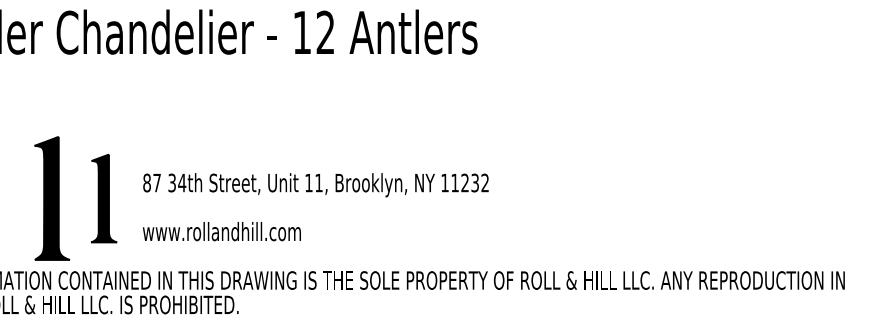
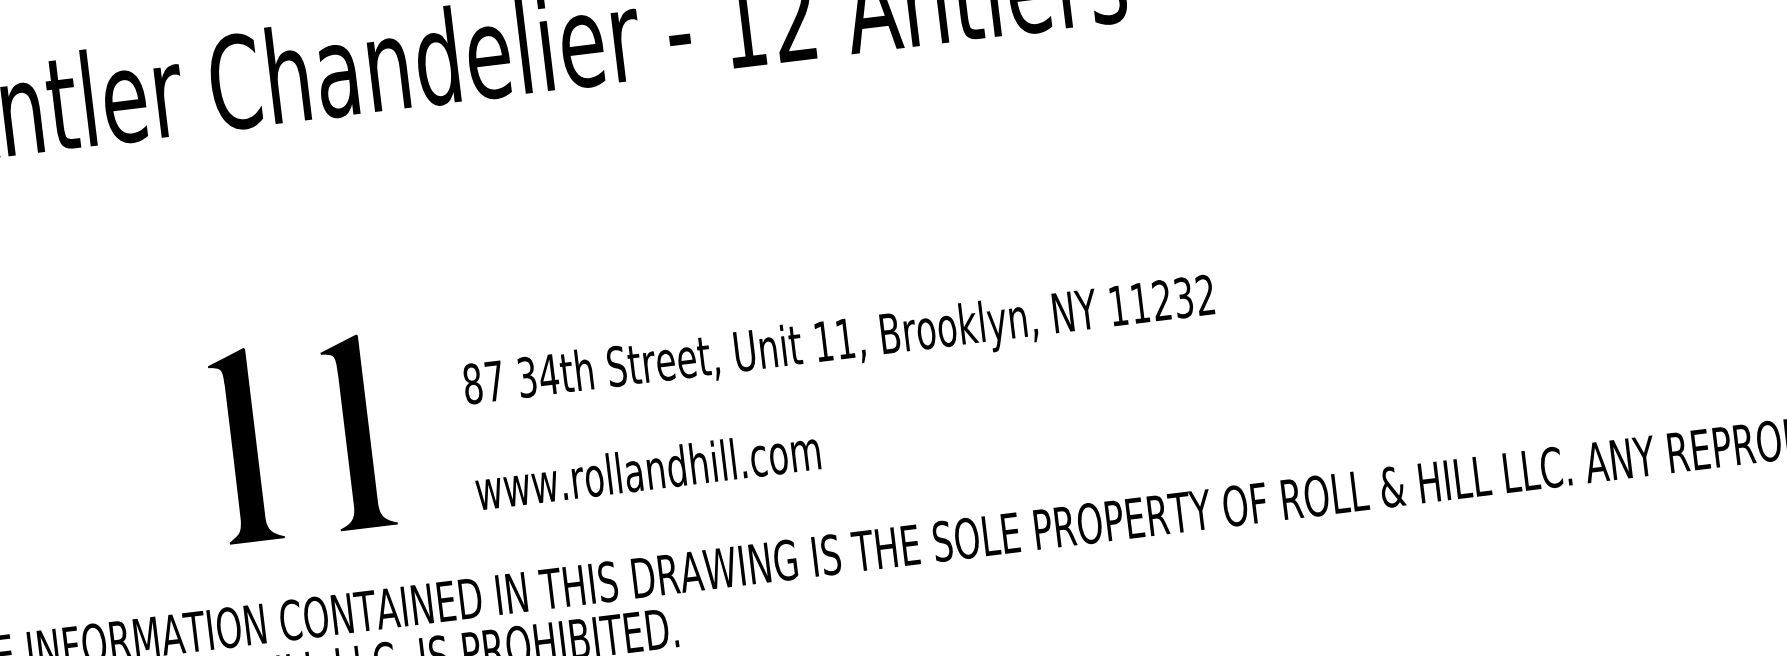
part: (52, 198) -> (245, 445), size x0.71
text: (315, 207) -> (844, 392), moved

